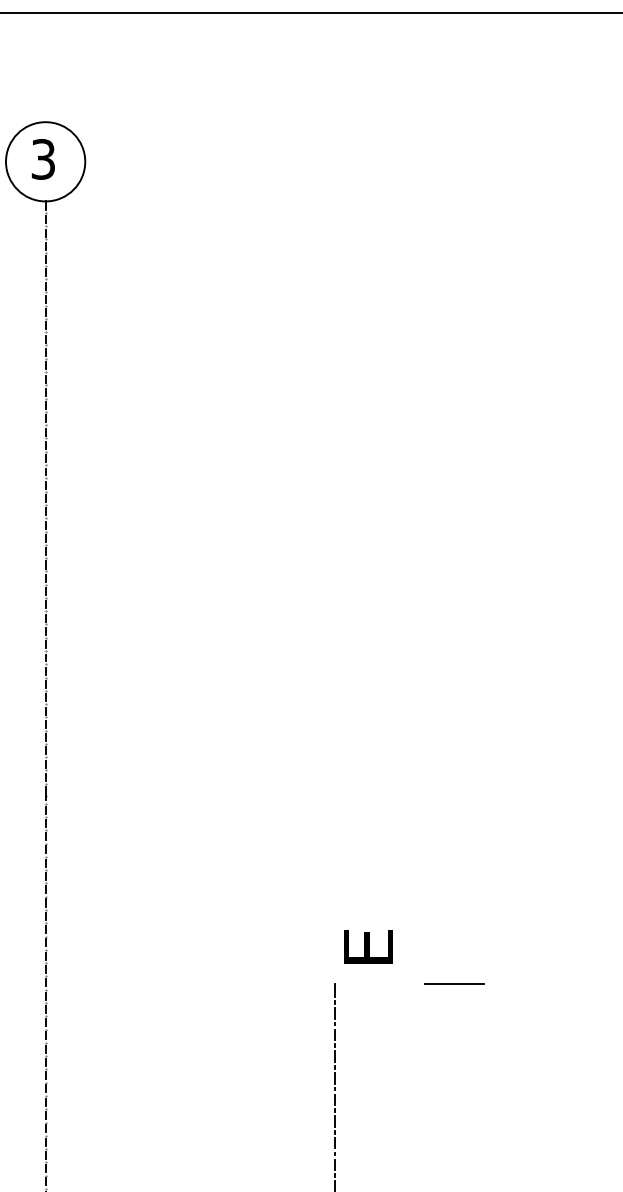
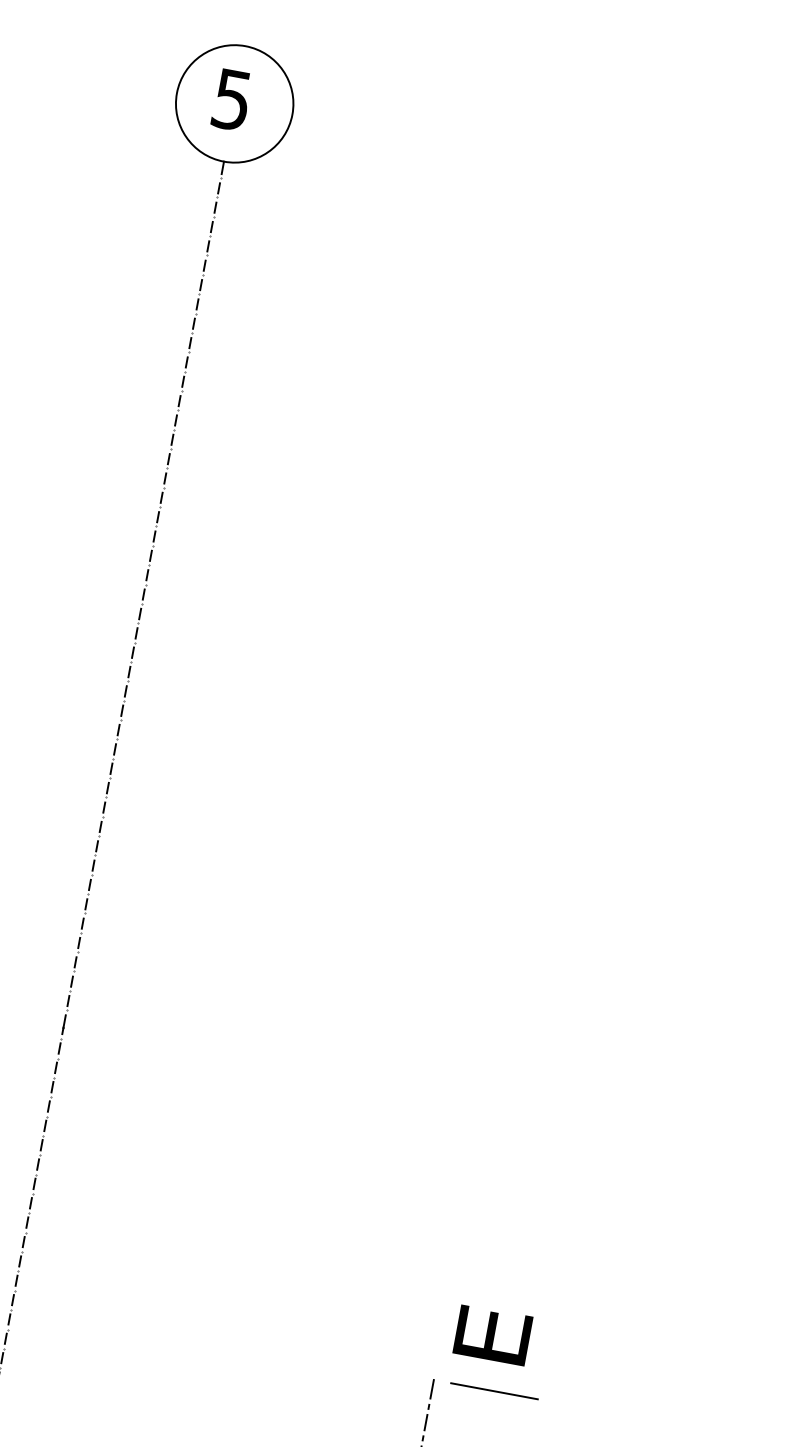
text: (43, 159) -> (232, 99), 3 -> 5
line: (454, 983) -> (494, 1390), moved

